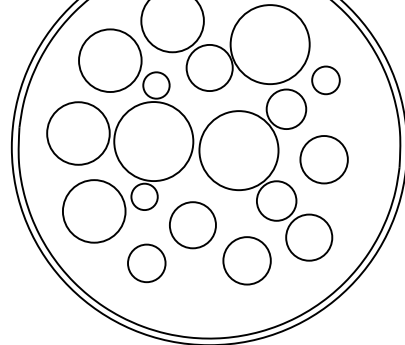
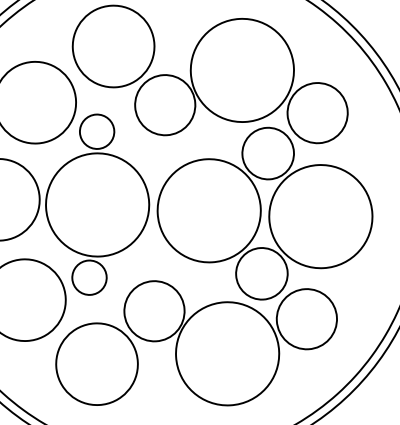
circle: (325, 80) -> (317, 113), size x1.67
circle: (323, 159) -> (319, 216), size x1.67
circle: (246, 260) -> (226, 353), size x1.67
circle: (146, 263) -> (96, 364), size x1.67

